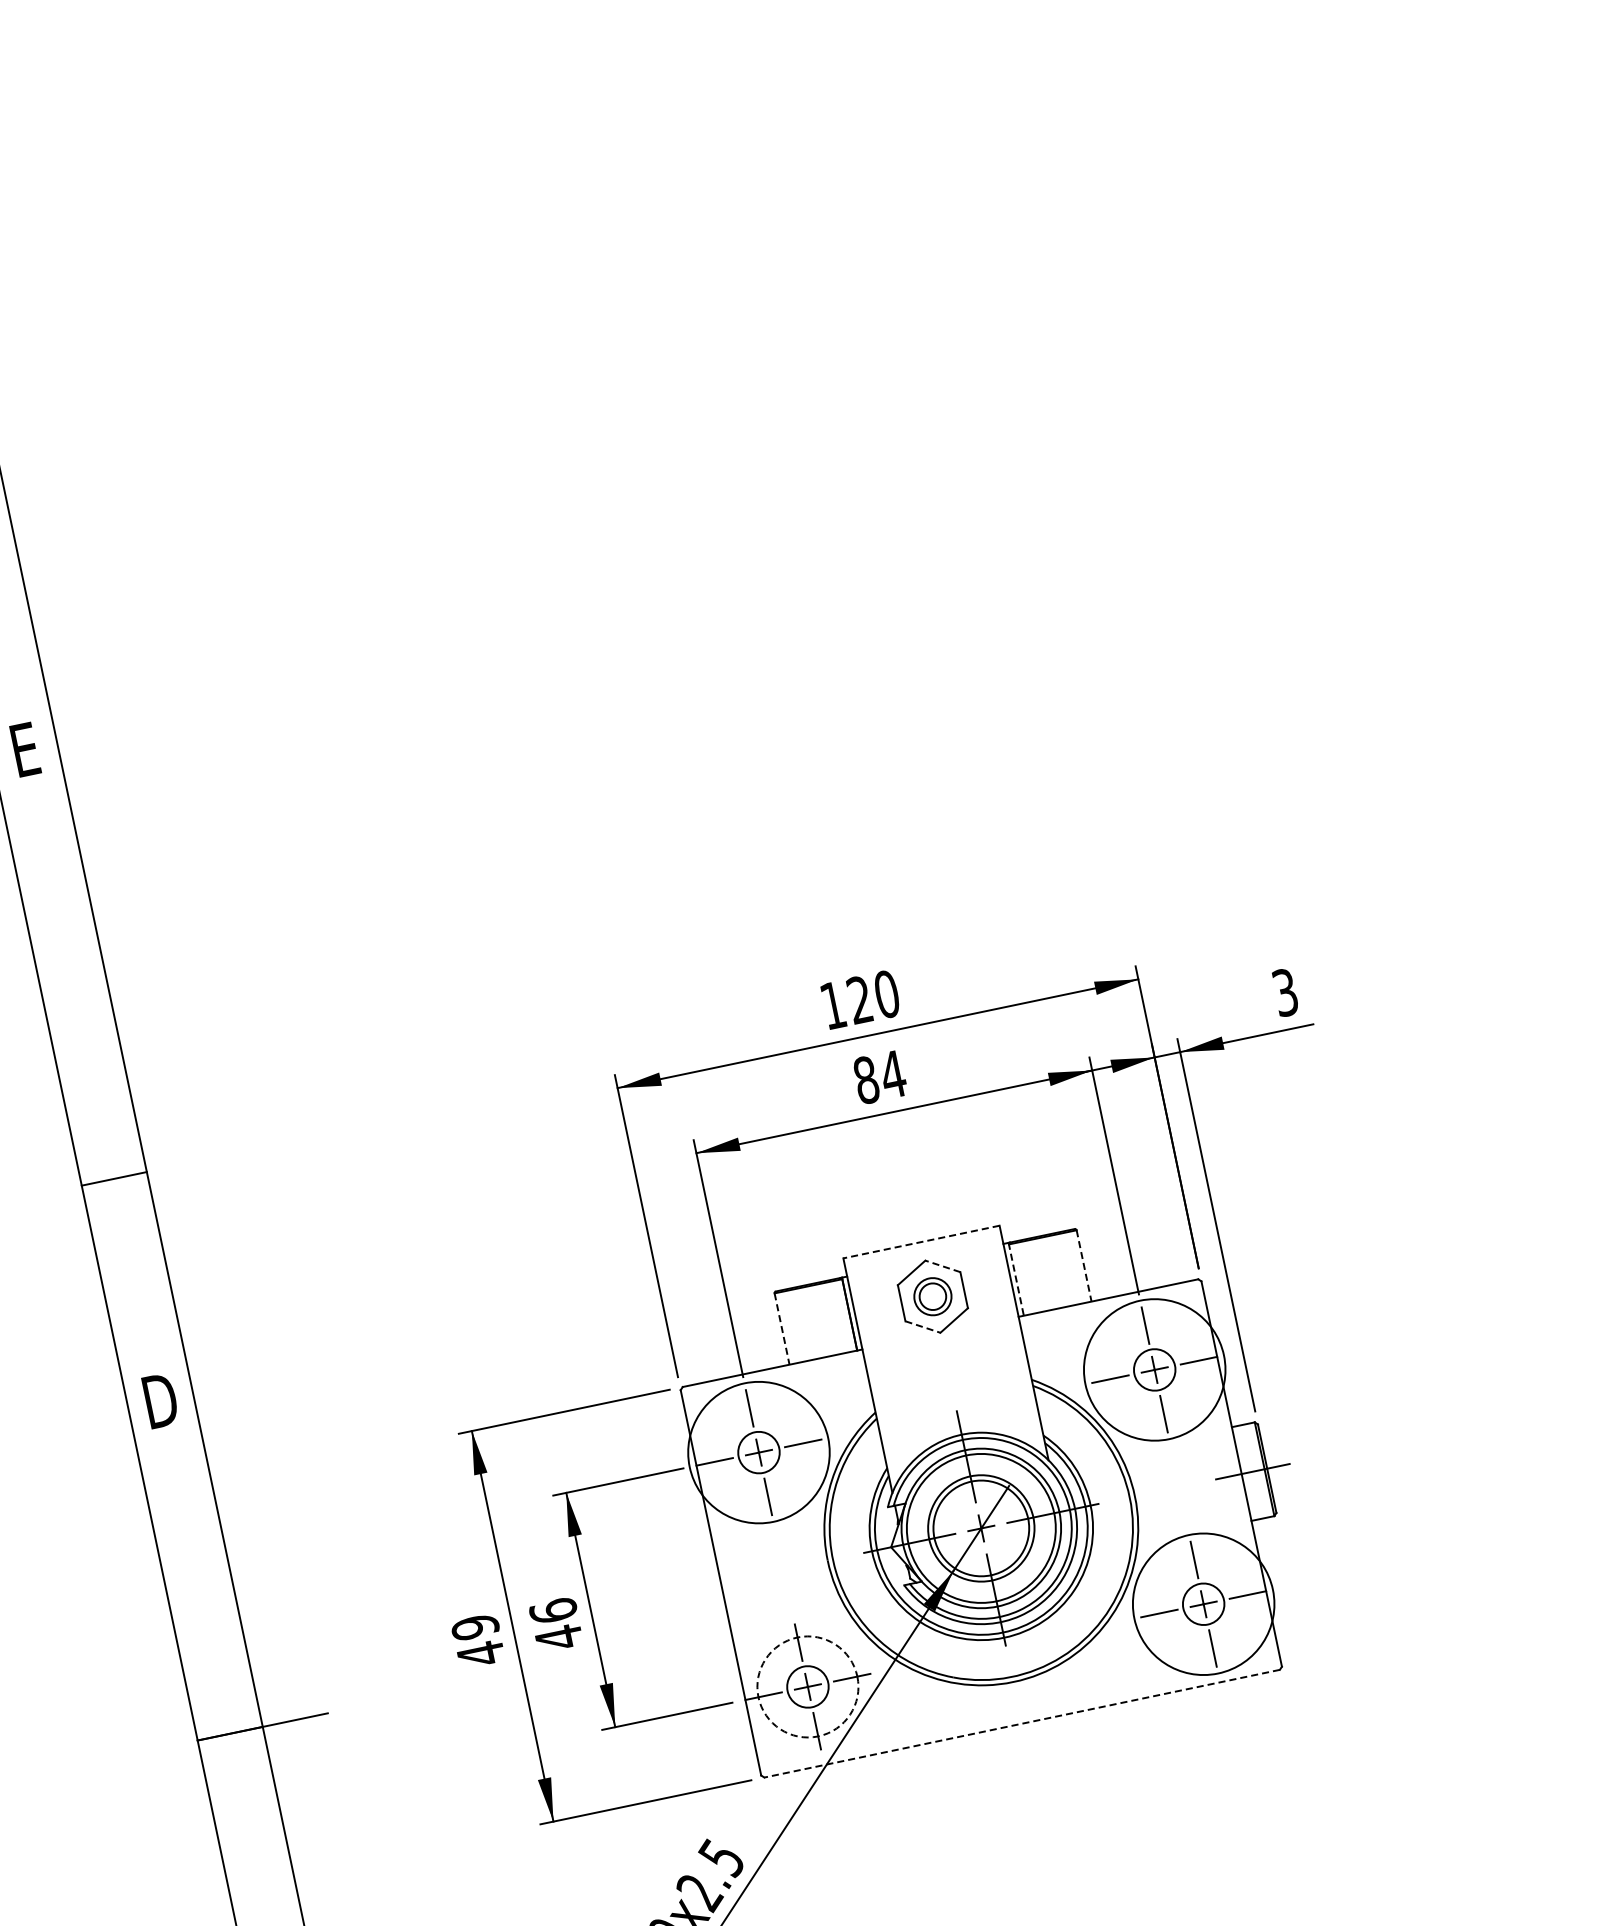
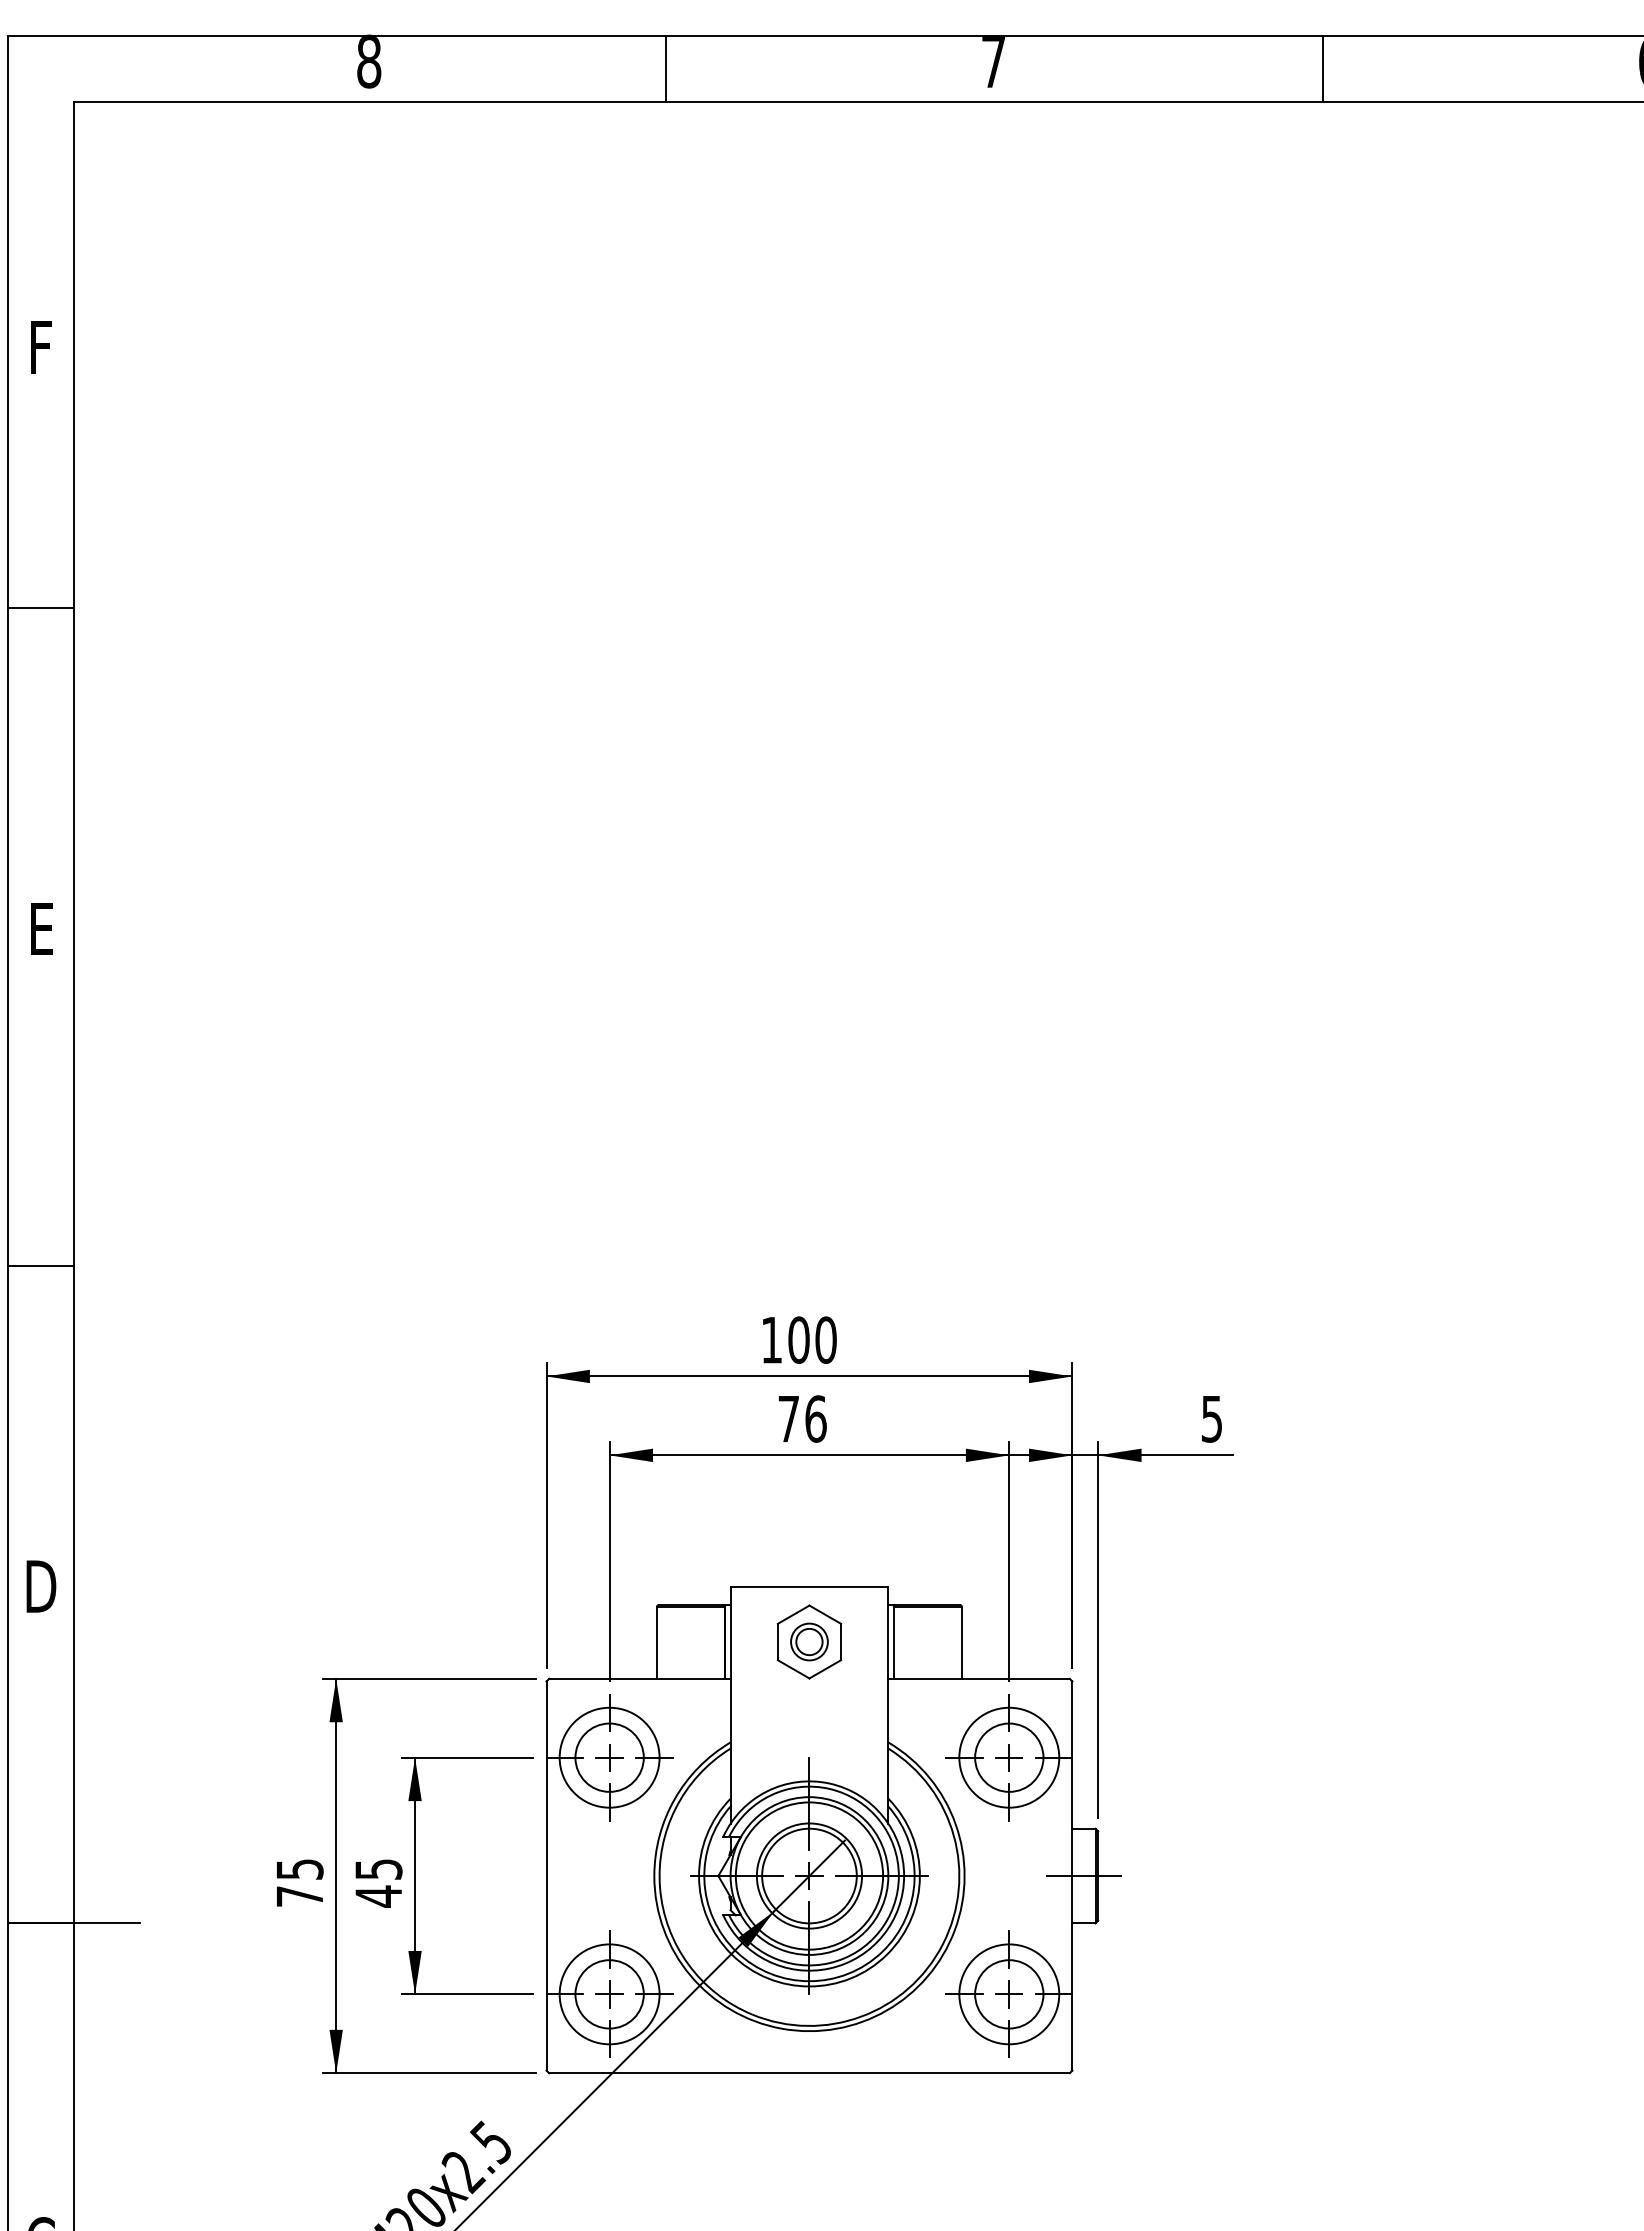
text: (1285, 991) -> (1212, 1418), 3 -> 5
text: (859, 999) -> (798, 1339), 120 -> 100
text: (879, 1076) -> (802, 1418), 84 -> 76
line: (114, 1178) -> (41, 1265), moved
line: (921, 1241) -> (809, 1586), dashed -> solid
line: (942, 1266) -> (824, 1614), dashed -> solid
line: (1083, 1266) -> (961, 1643), dashed -> solid
line: (1016, 1279) -> (893, 1642), dashed -> solid
line: (923, 1327) -> (794, 1669), dashed -> solid
line: (781, 1329) -> (656, 1643), dashed -> solid
circle: (1154, 1369) -> (1009, 1757), size x0.71
circle: (1154, 1369) -> (1009, 1757), size x1.67
circle: (758, 1452) -> (609, 1757), size x0.71
circle: (758, 1452) -> (609, 1757), size x1.67
circle: (1203, 1604) -> (1009, 1994), size x0.71
circle: (1203, 1604) -> (1009, 1994), size x1.67
text: (553, 1610) -> (378, 1868), 46 -> 45
text: (477, 1641) -> (299, 1883), 49 -> 75
circle: (807, 1687) -> (609, 1994), dashed -> solid
circle: (807, 1687) -> (609, 1994), size x1.67
line: (1021, 1724) -> (808, 2073), dashed -> solid

